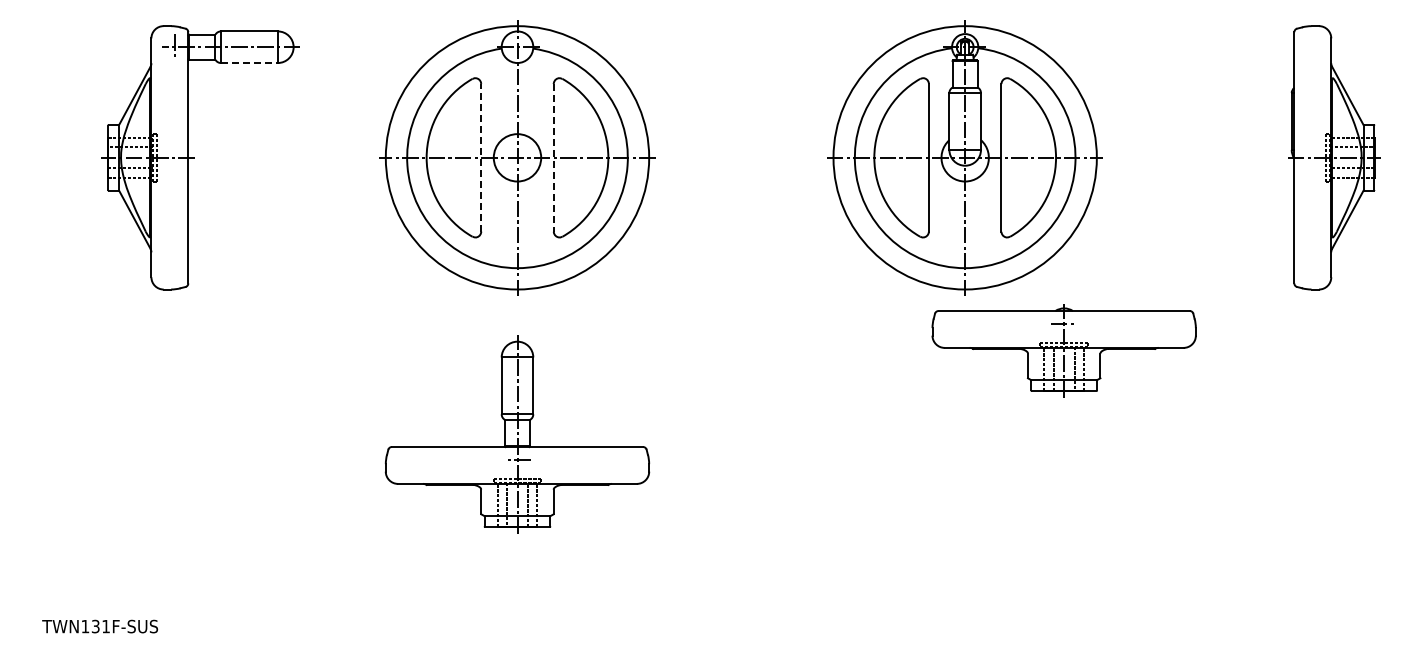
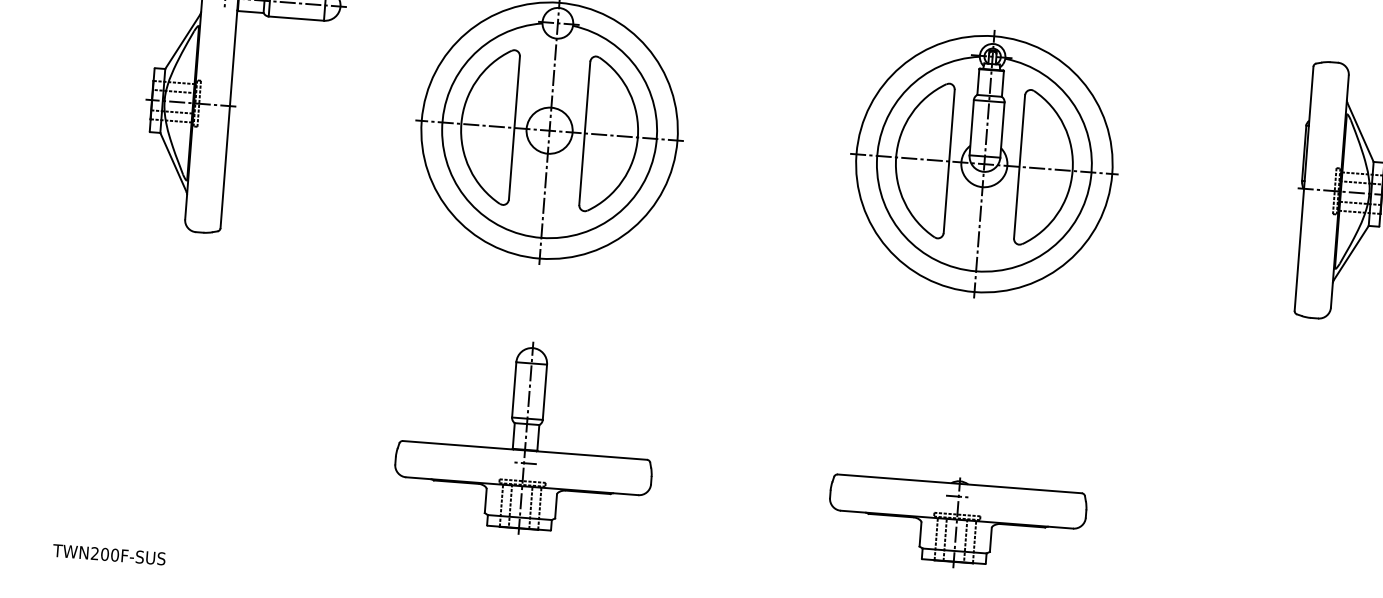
line: (249, 63) -> (296, 19), dashed -> solid
line: (481, 157) -> (514, 127), dashed -> solid
line: (553, 157) -> (584, 133), dashed -> solid
part: (1063, 350) -> (956, 522), moved
part: (517, 434) -> (525, 438), moved
text: (95, 626) -> (104, 554), TWN131F-SUS -> TWN200F-SUS

